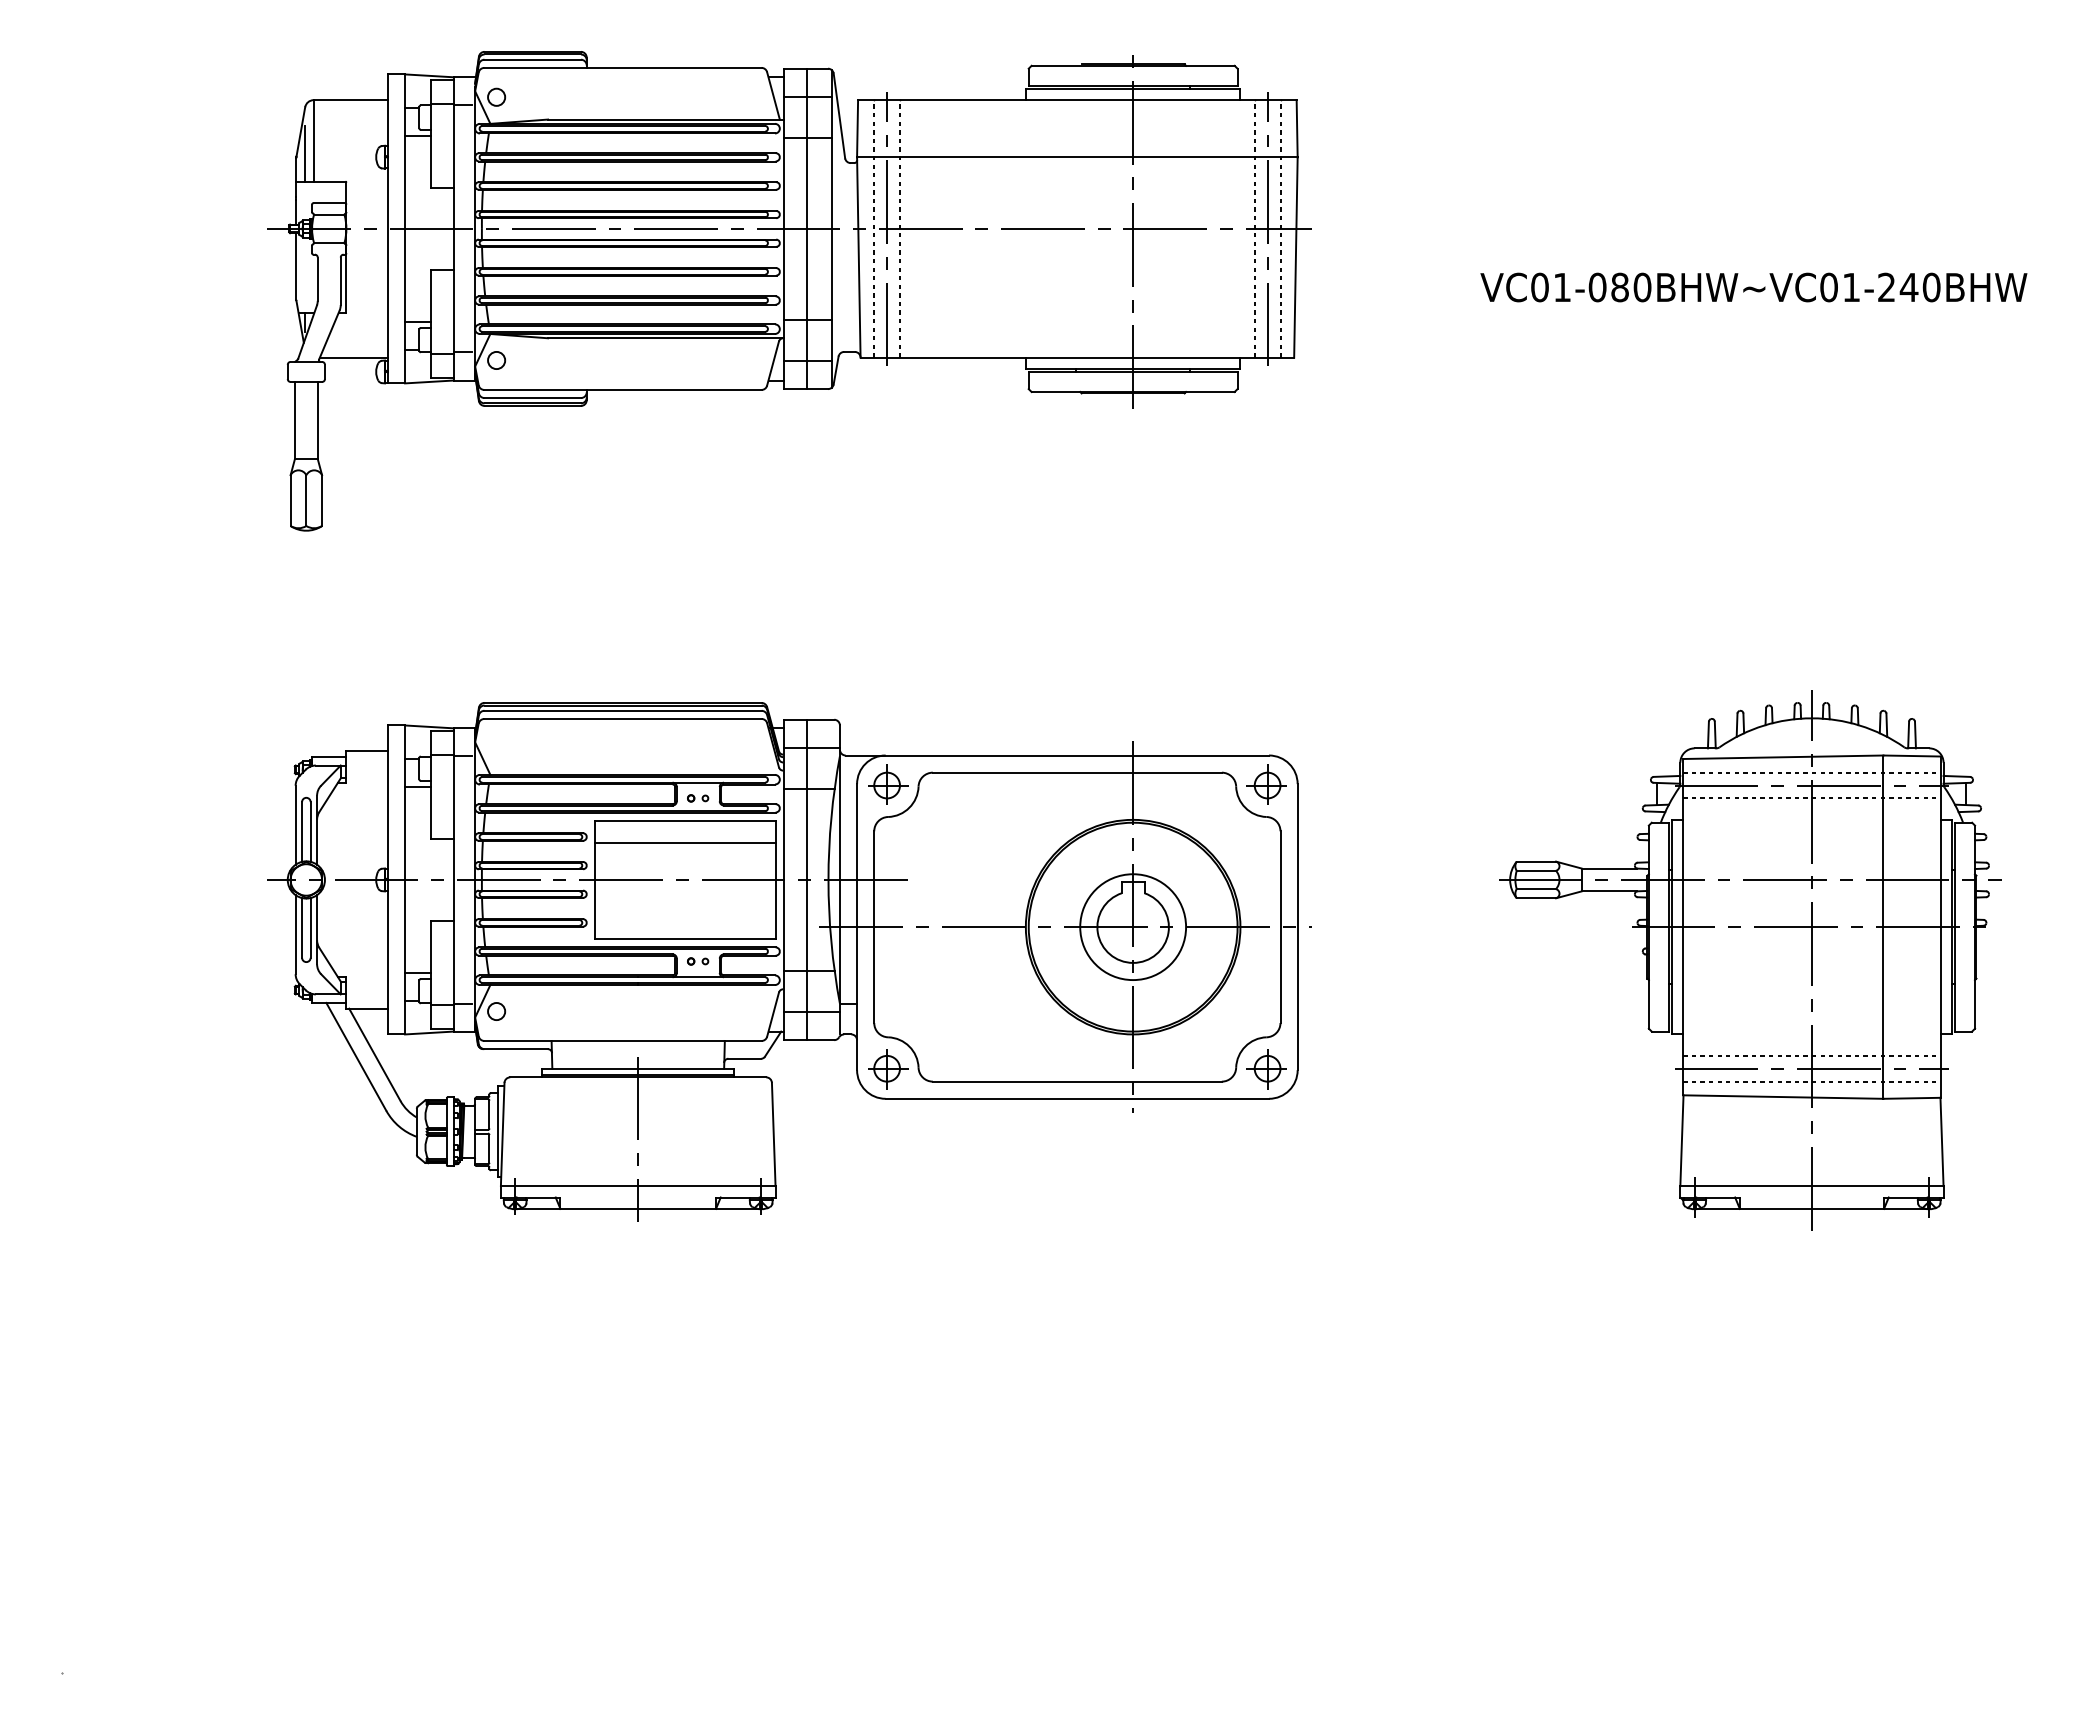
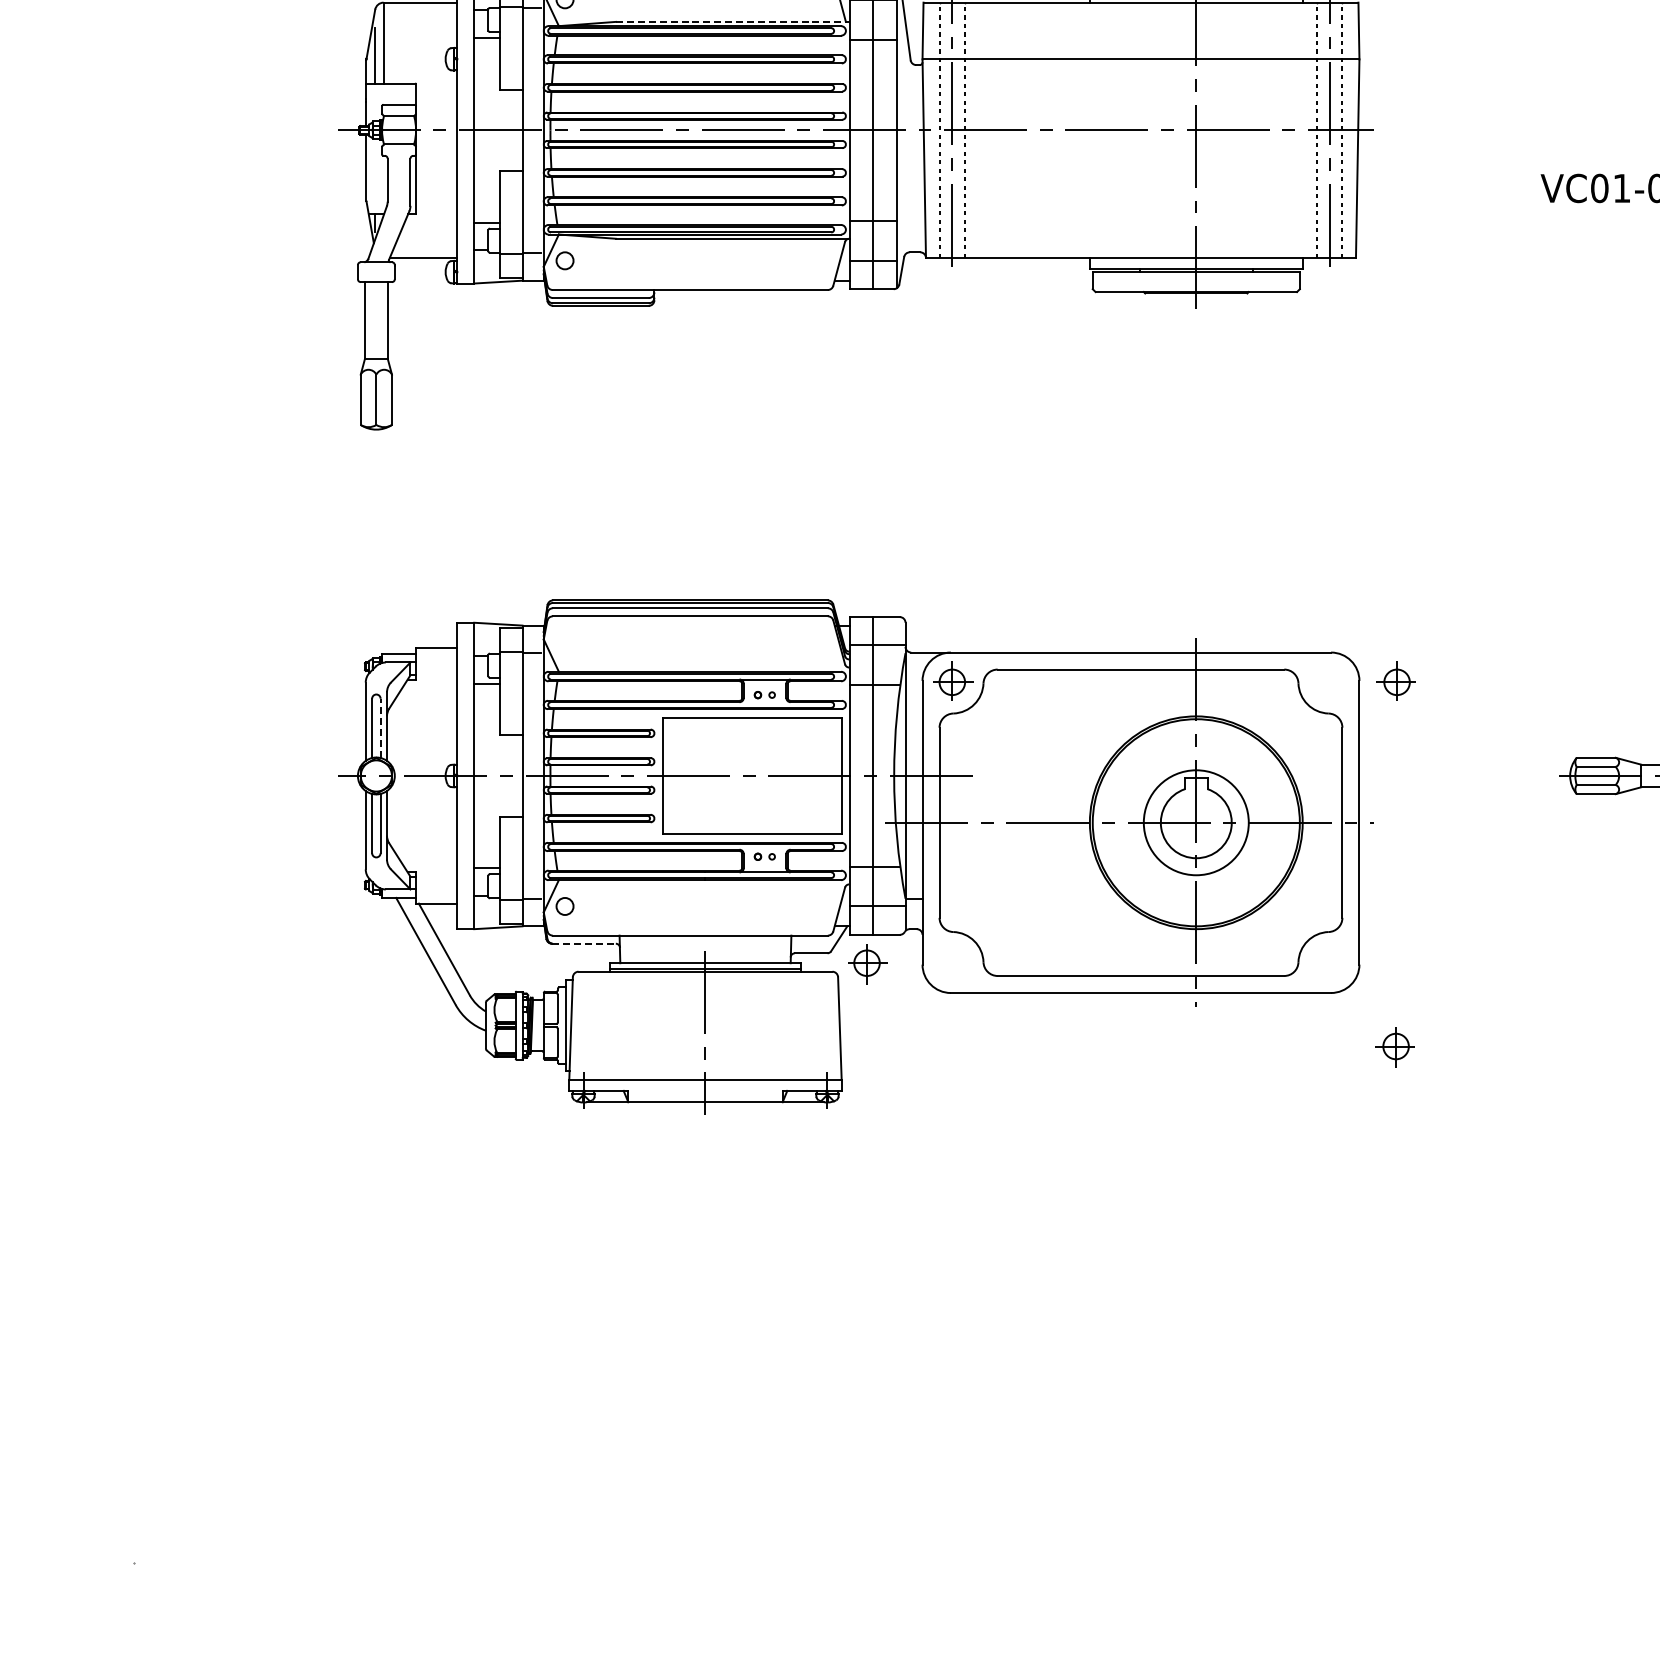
line: (666, 119) -> (733, 21), solid -> dashed
part: (1266, 784) -> (1395, 681), moved
line: (310, 832) -> (380, 728), solid -> dashed
line: (685, 842) -> (752, 738), removed
line: (516, 1049) -> (584, 944), solid -> dashed
part: (888, 1069) -> (868, 963), moved
part: (1266, 1069) -> (1394, 1047), moved

